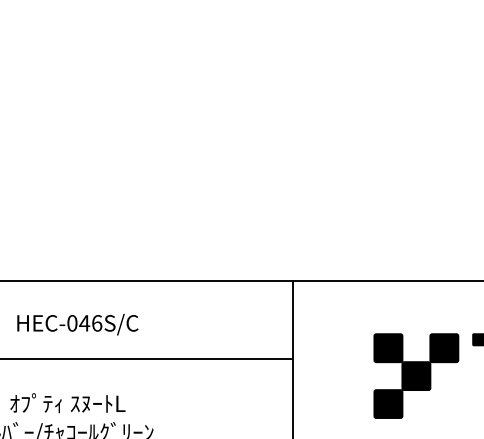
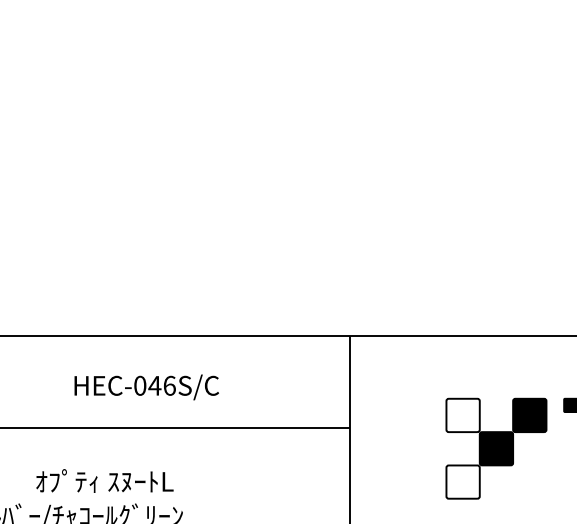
text: (77, 324) -> (146, 387), moved
fill: (387, 348) -> (462, 415), removed
text: (67, 402) -> (104, 480), moved
fill: (387, 403) -> (462, 481), removed

